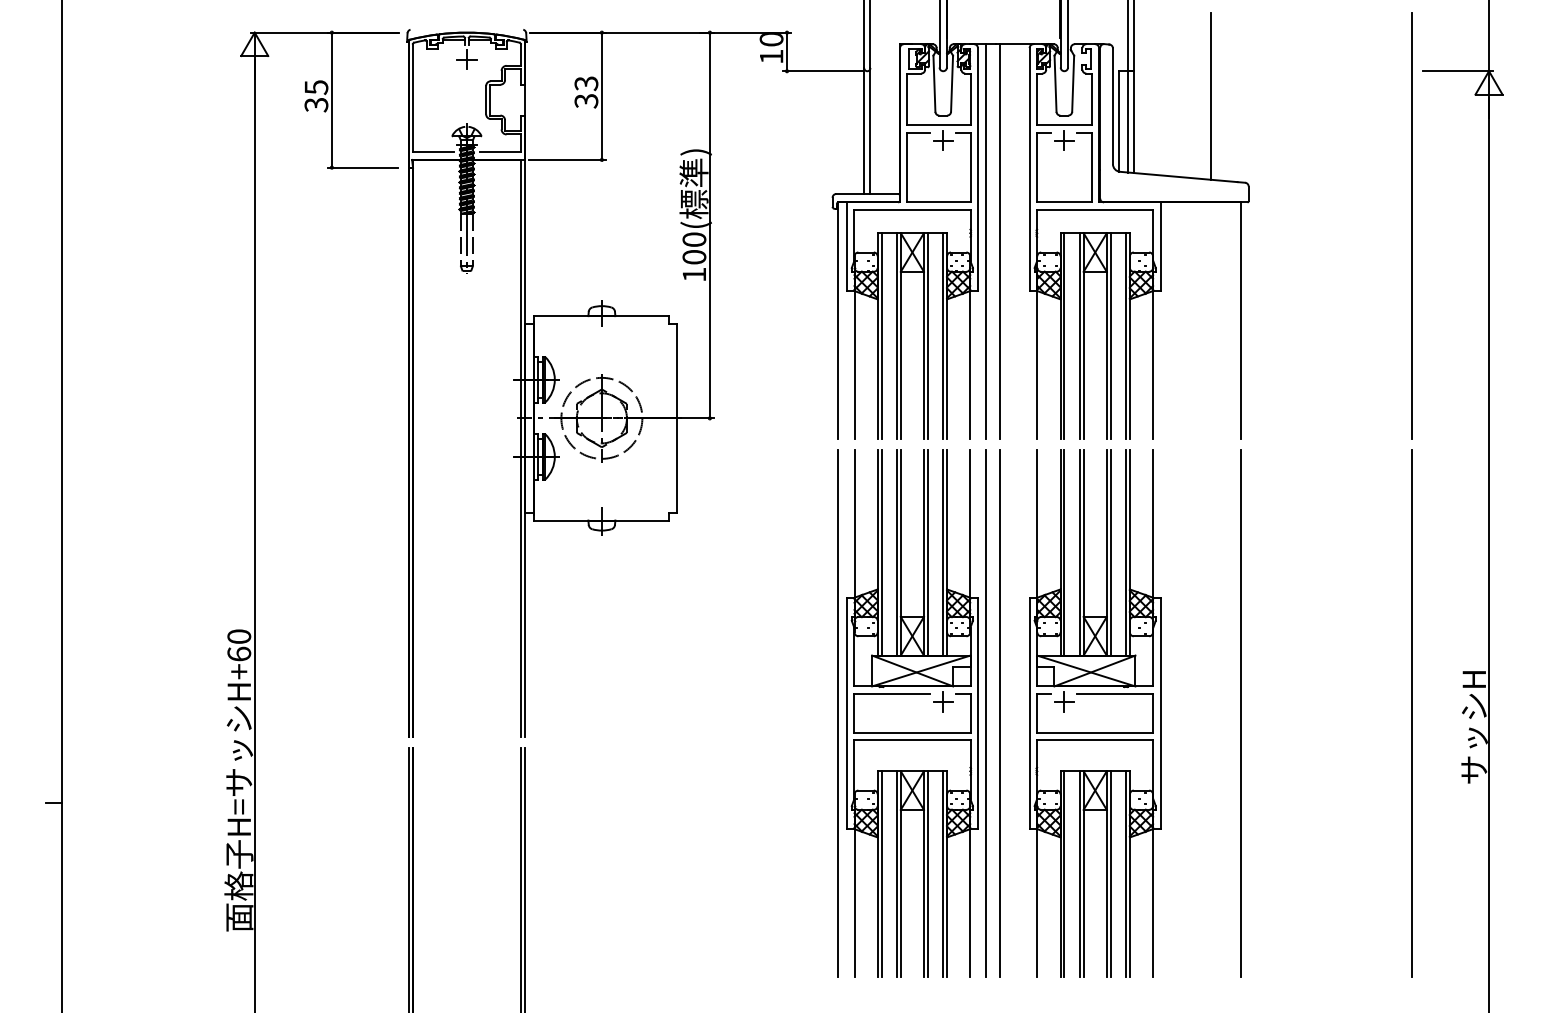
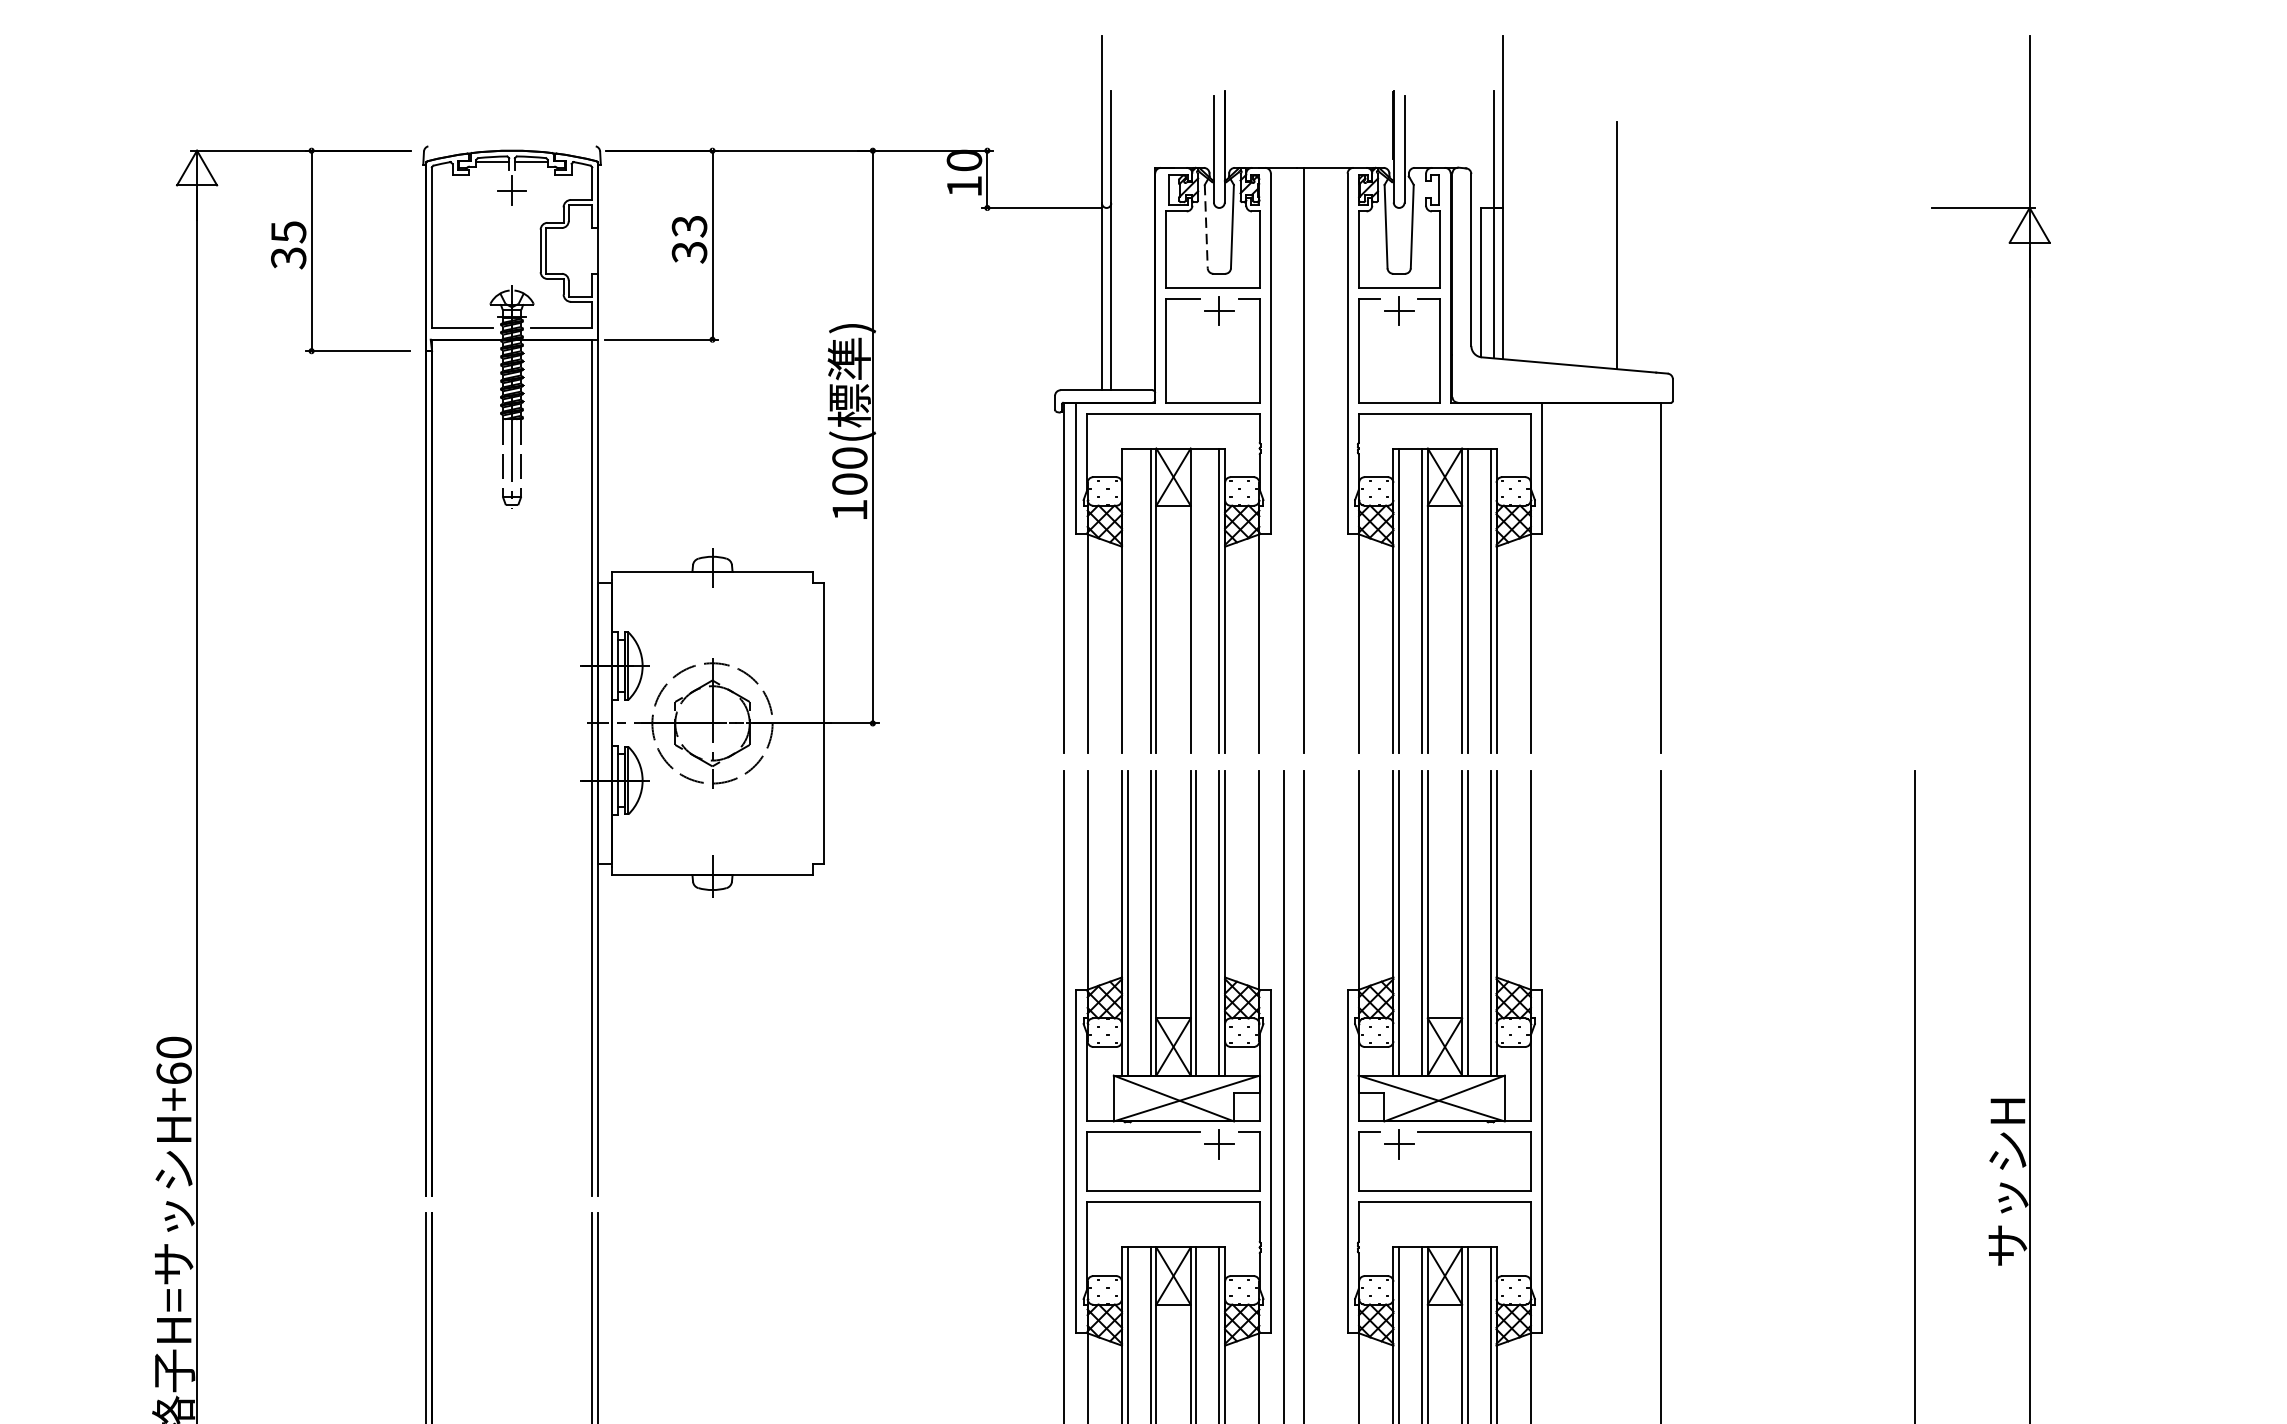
line: (934, 84) -> (1206, 227), solid -> dashed
line: (1411, 225) -> (1914, 437), removed
line: (986, 241) -> (1283, 460), removed
line: (881, 335) -> (1127, 600), removed
line: (927, 335) -> (1195, 600), removed

